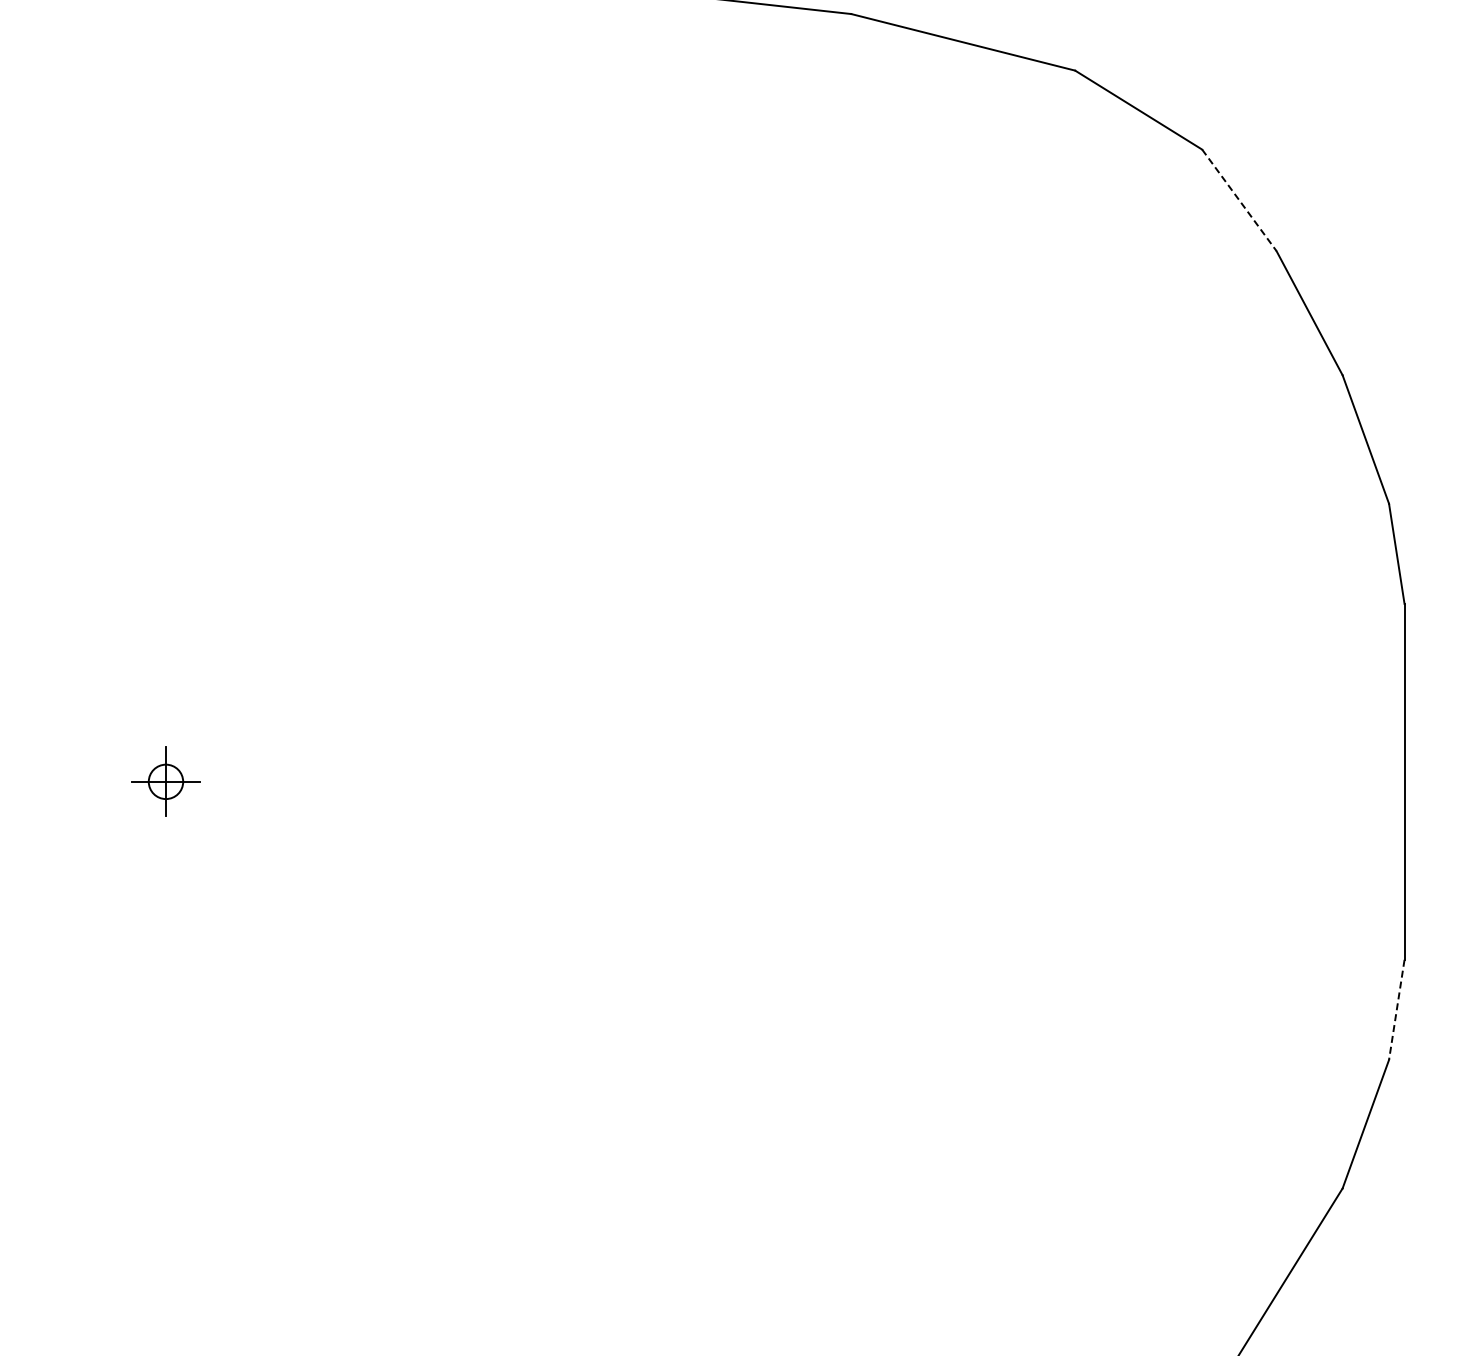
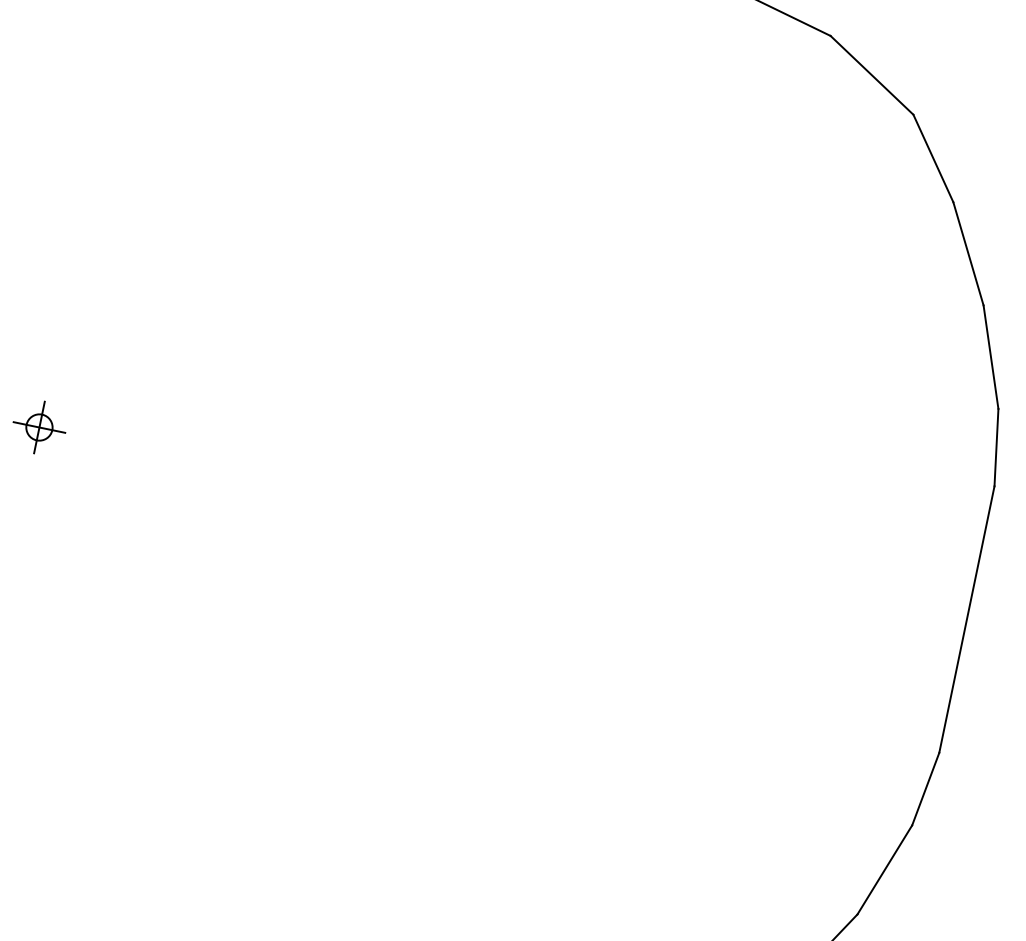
line: (1239, 200) -> (933, 158), dashed -> solid
line: (1396, 1009) -> (925, 788), dashed -> solid

